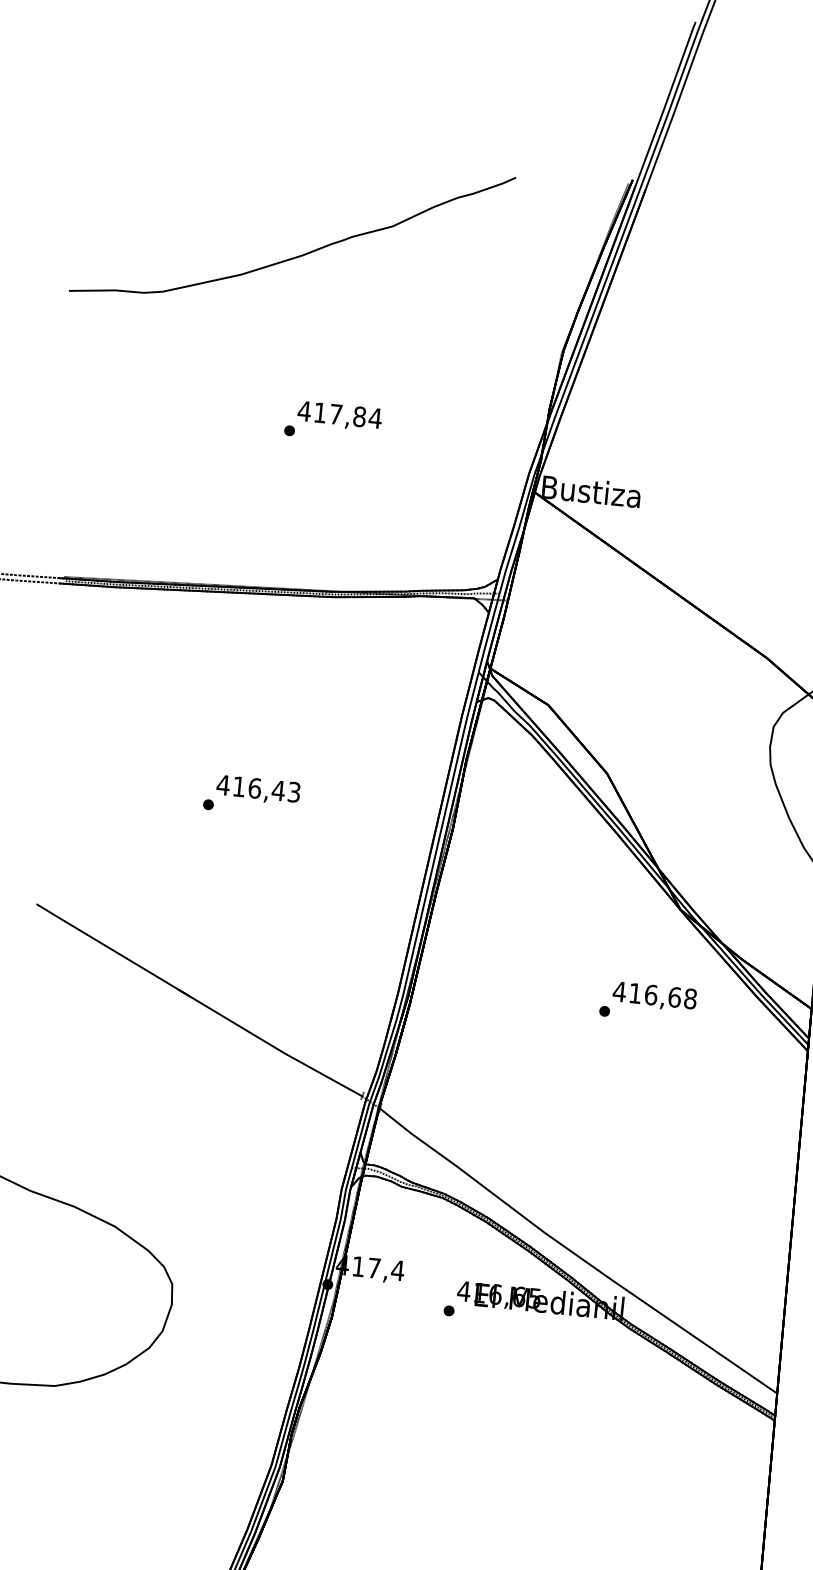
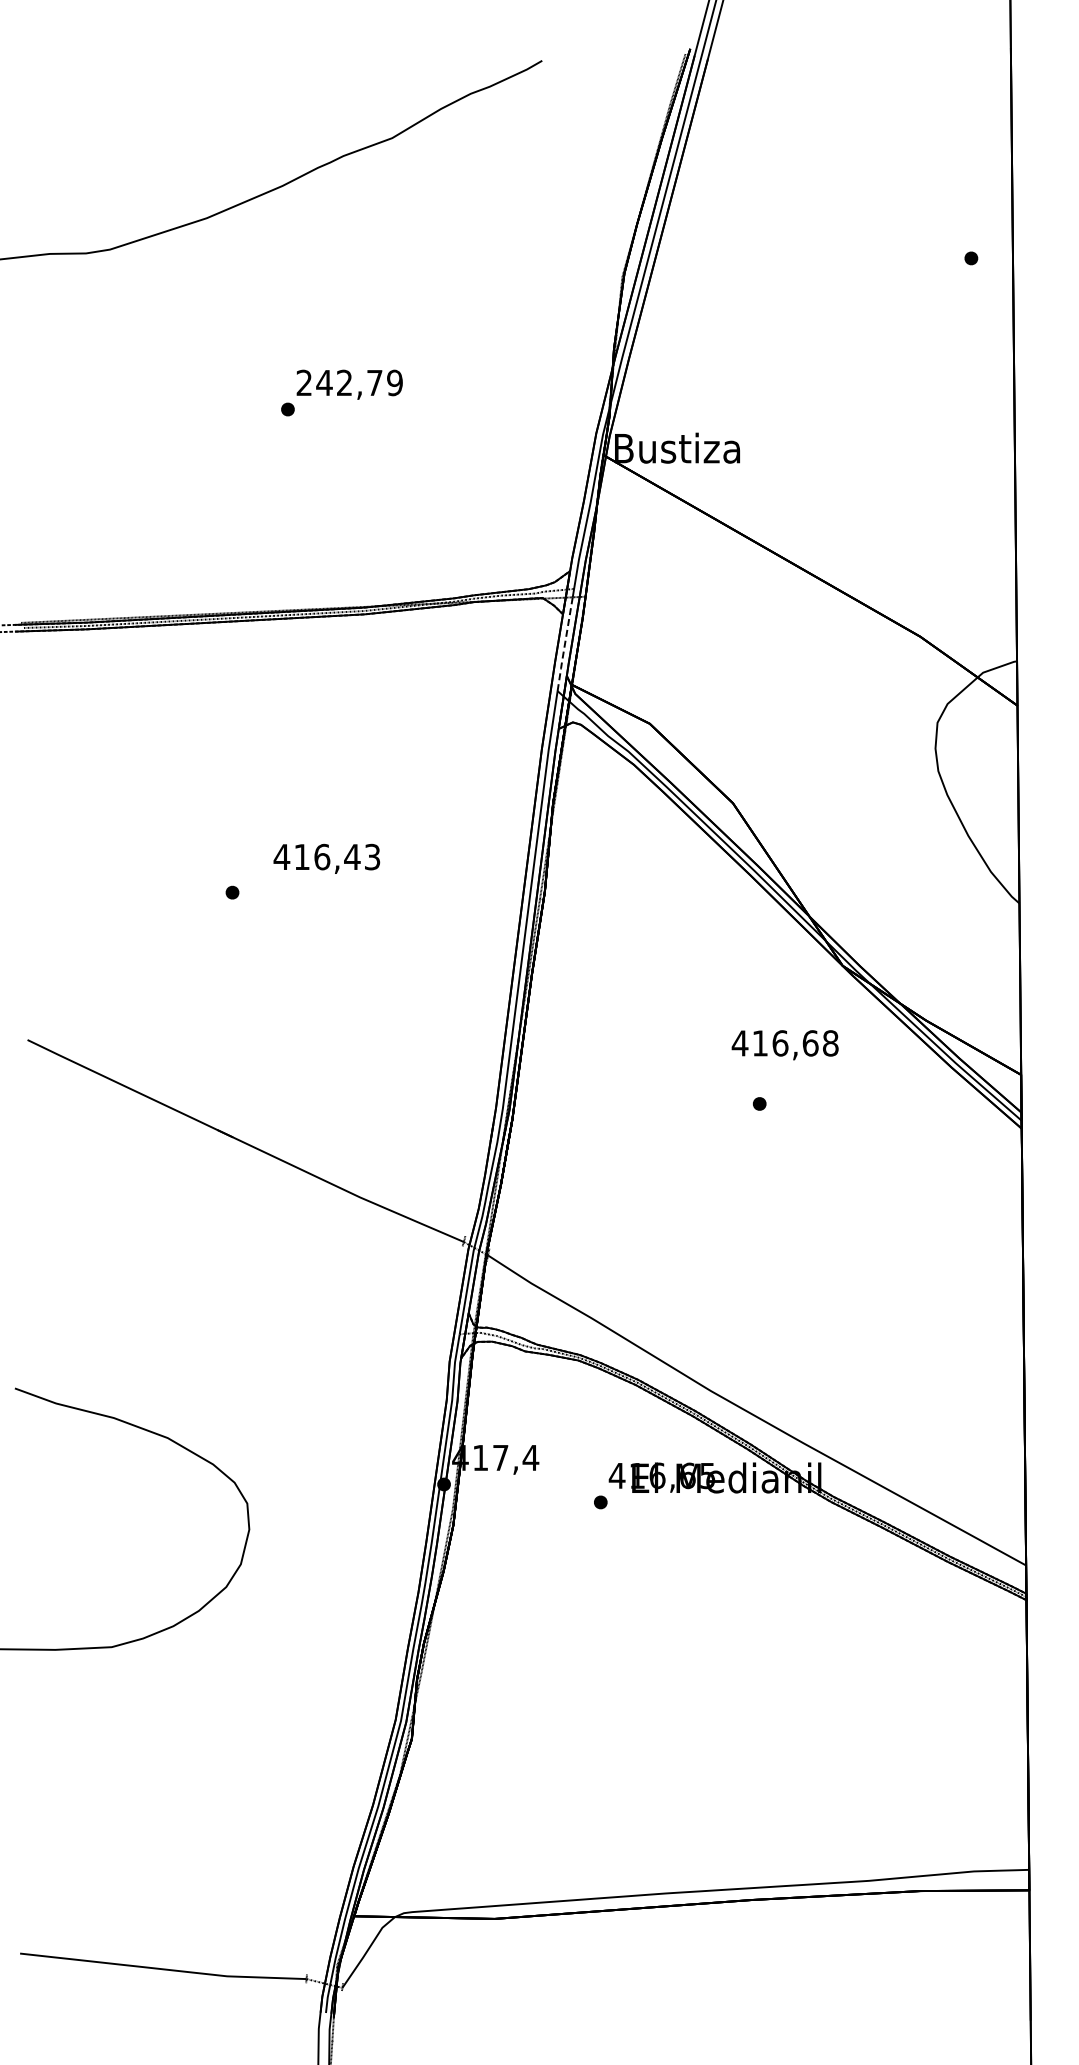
text: (339, 414) -> (349, 382), 417,84 -> 242,79
line: (487, 637) -> (564, 646), solid -> dashed
text: (258, 789) -> (326, 858), moved
text: (654, 996) -> (784, 1045), moved

